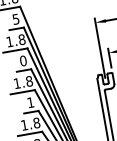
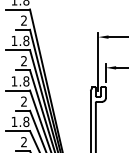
text: (15, 19) -> (23, 20), 5 -> 2
text: (23, 61) -> (24, 61), 0 -> 2
text: (30, 102) -> (23, 101), 1 -> 2

